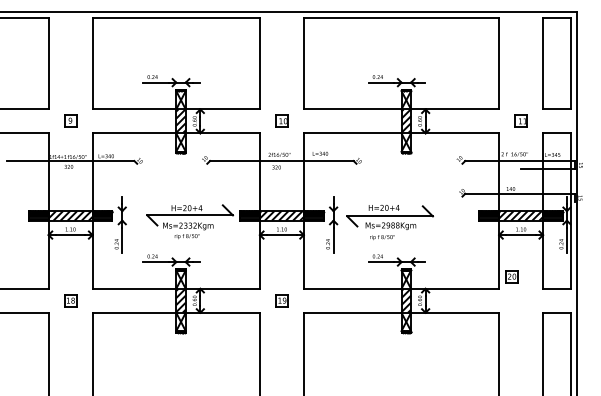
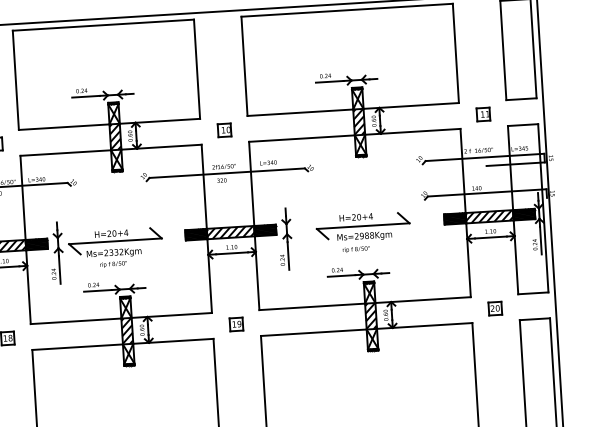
part: (189, 221) -> (115, 247), moved
part: (389, 222) -> (362, 232), moved
part: (511, 276) -> (494, 308), moved

